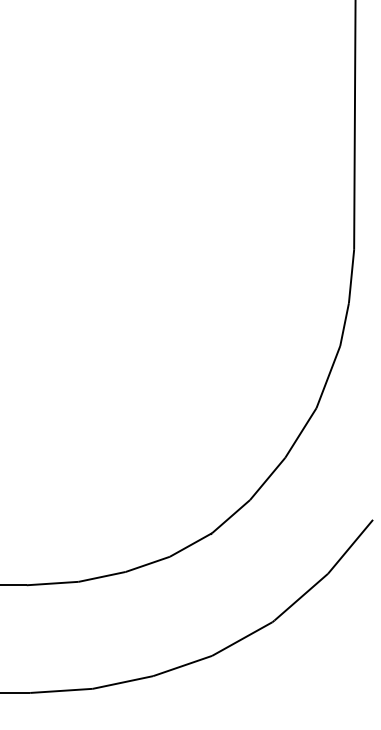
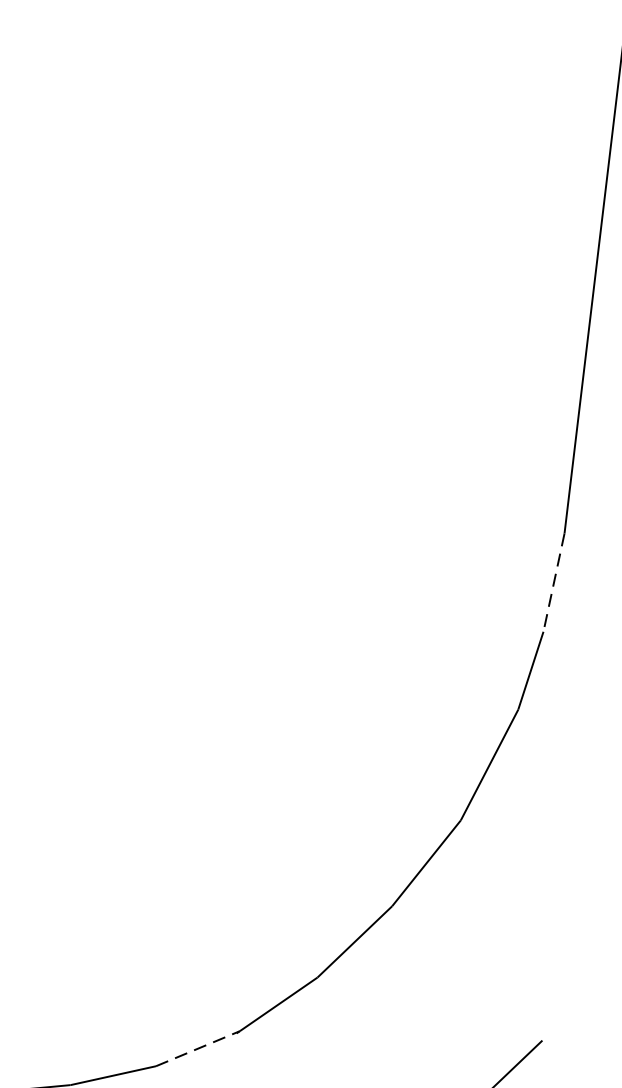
line: (351, 276) -> (553, 582), solid -> dashed
line: (191, 544) -> (198, 1047), solid -> dashed

